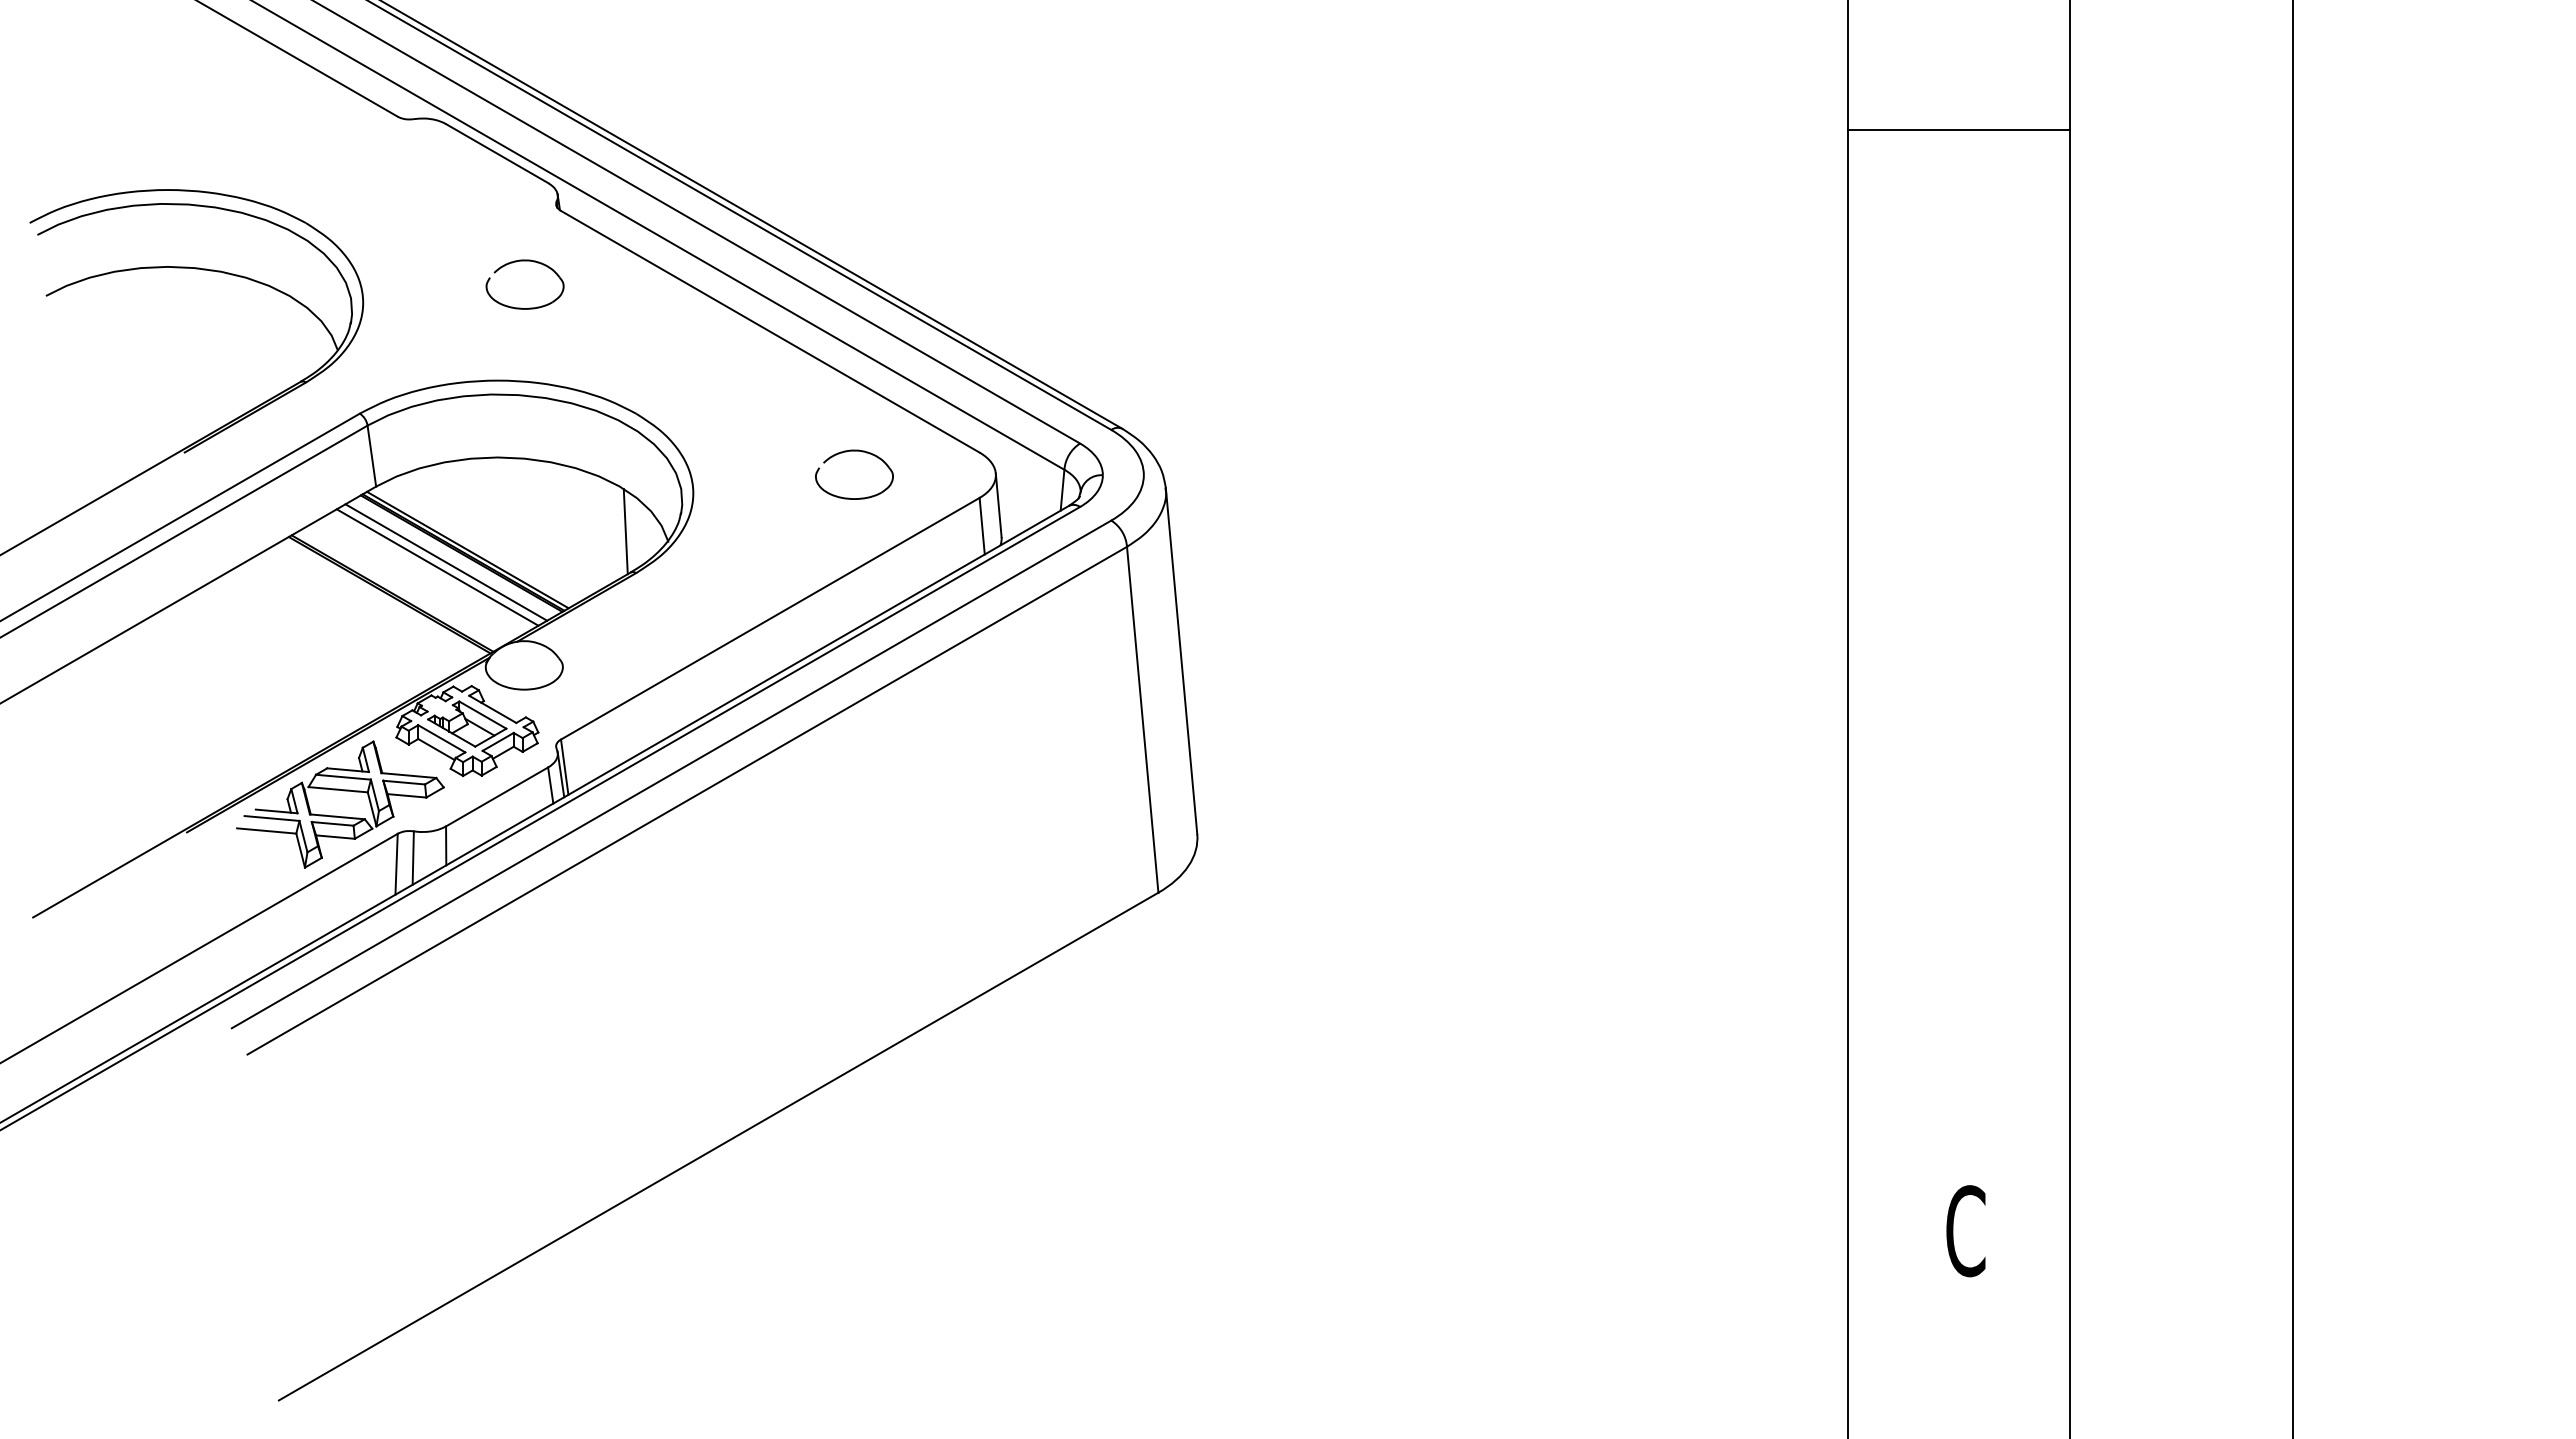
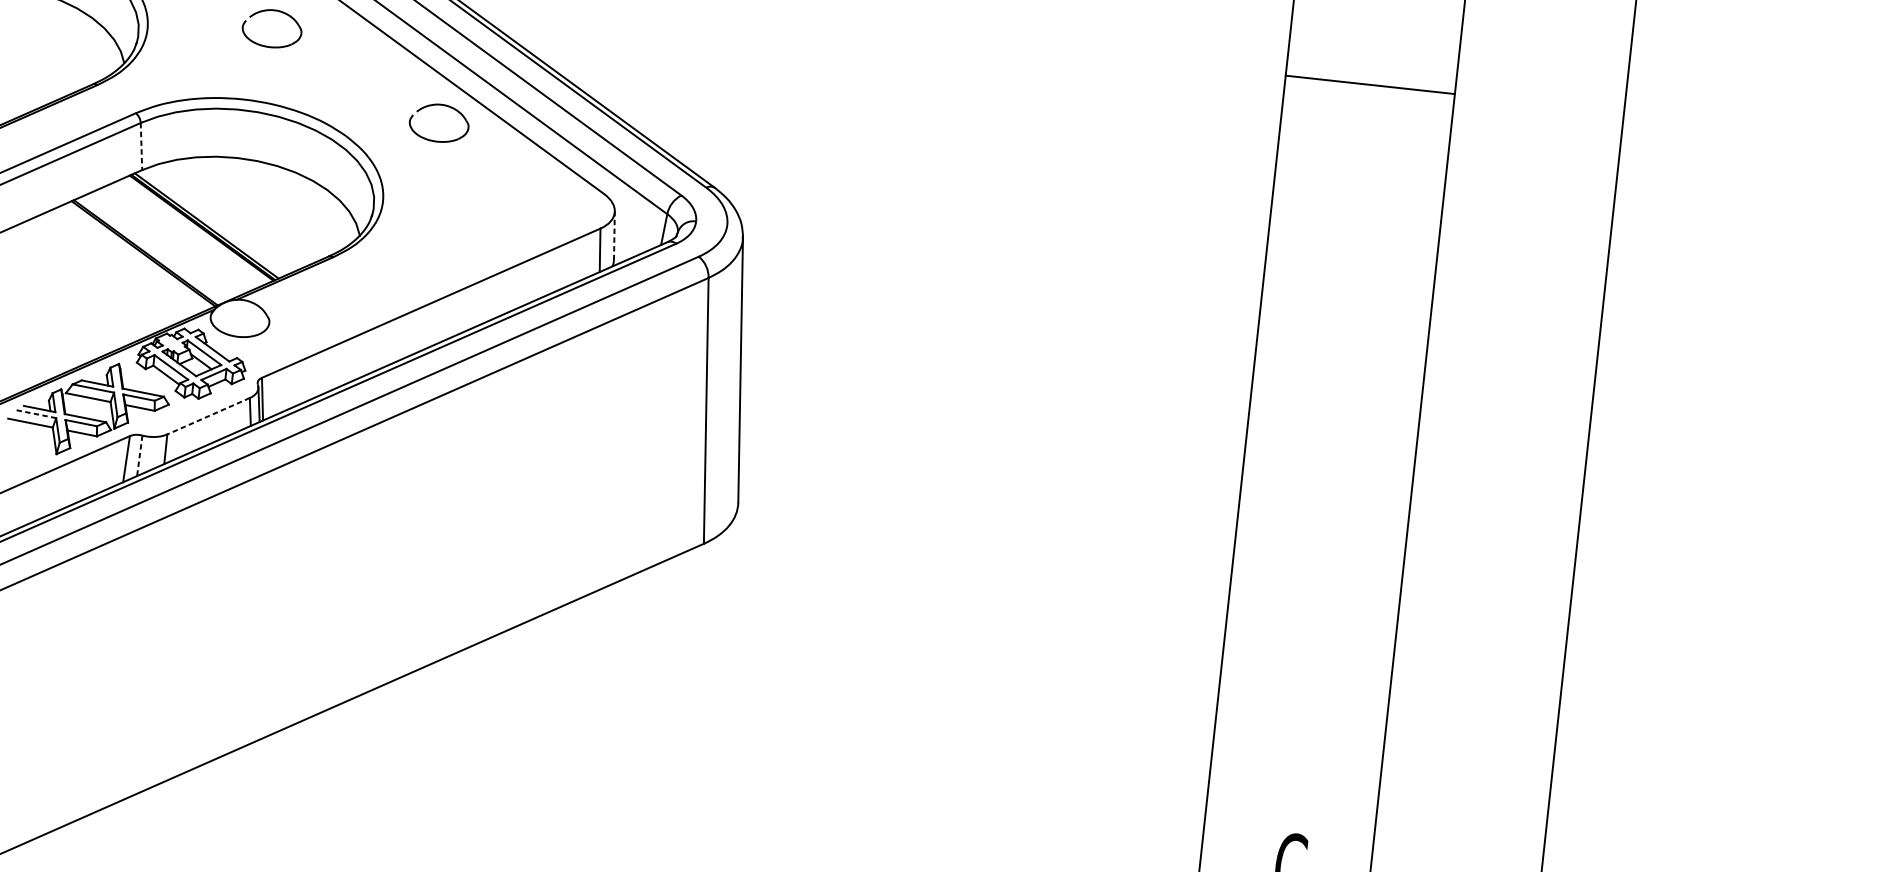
line: (1959, 129) -> (1370, 84), moved
part: (854, 451) -> (441, 105), moved
line: (371, 456) -> (141, 146), solid -> dashed
line: (998, 505) -> (614, 235), solid -> dashed
line: (625, 531) -> (328, 224), removed
line: (446, 562) -> (189, 233), removed
line: (437, 567) -> (182, 236), removed
line: (497, 796) -> (208, 415), solid -> dashed
line: (272, 818) -> (35, 414), solid -> dashed
line: (413, 858) -> (139, 456), solid -> dashed

